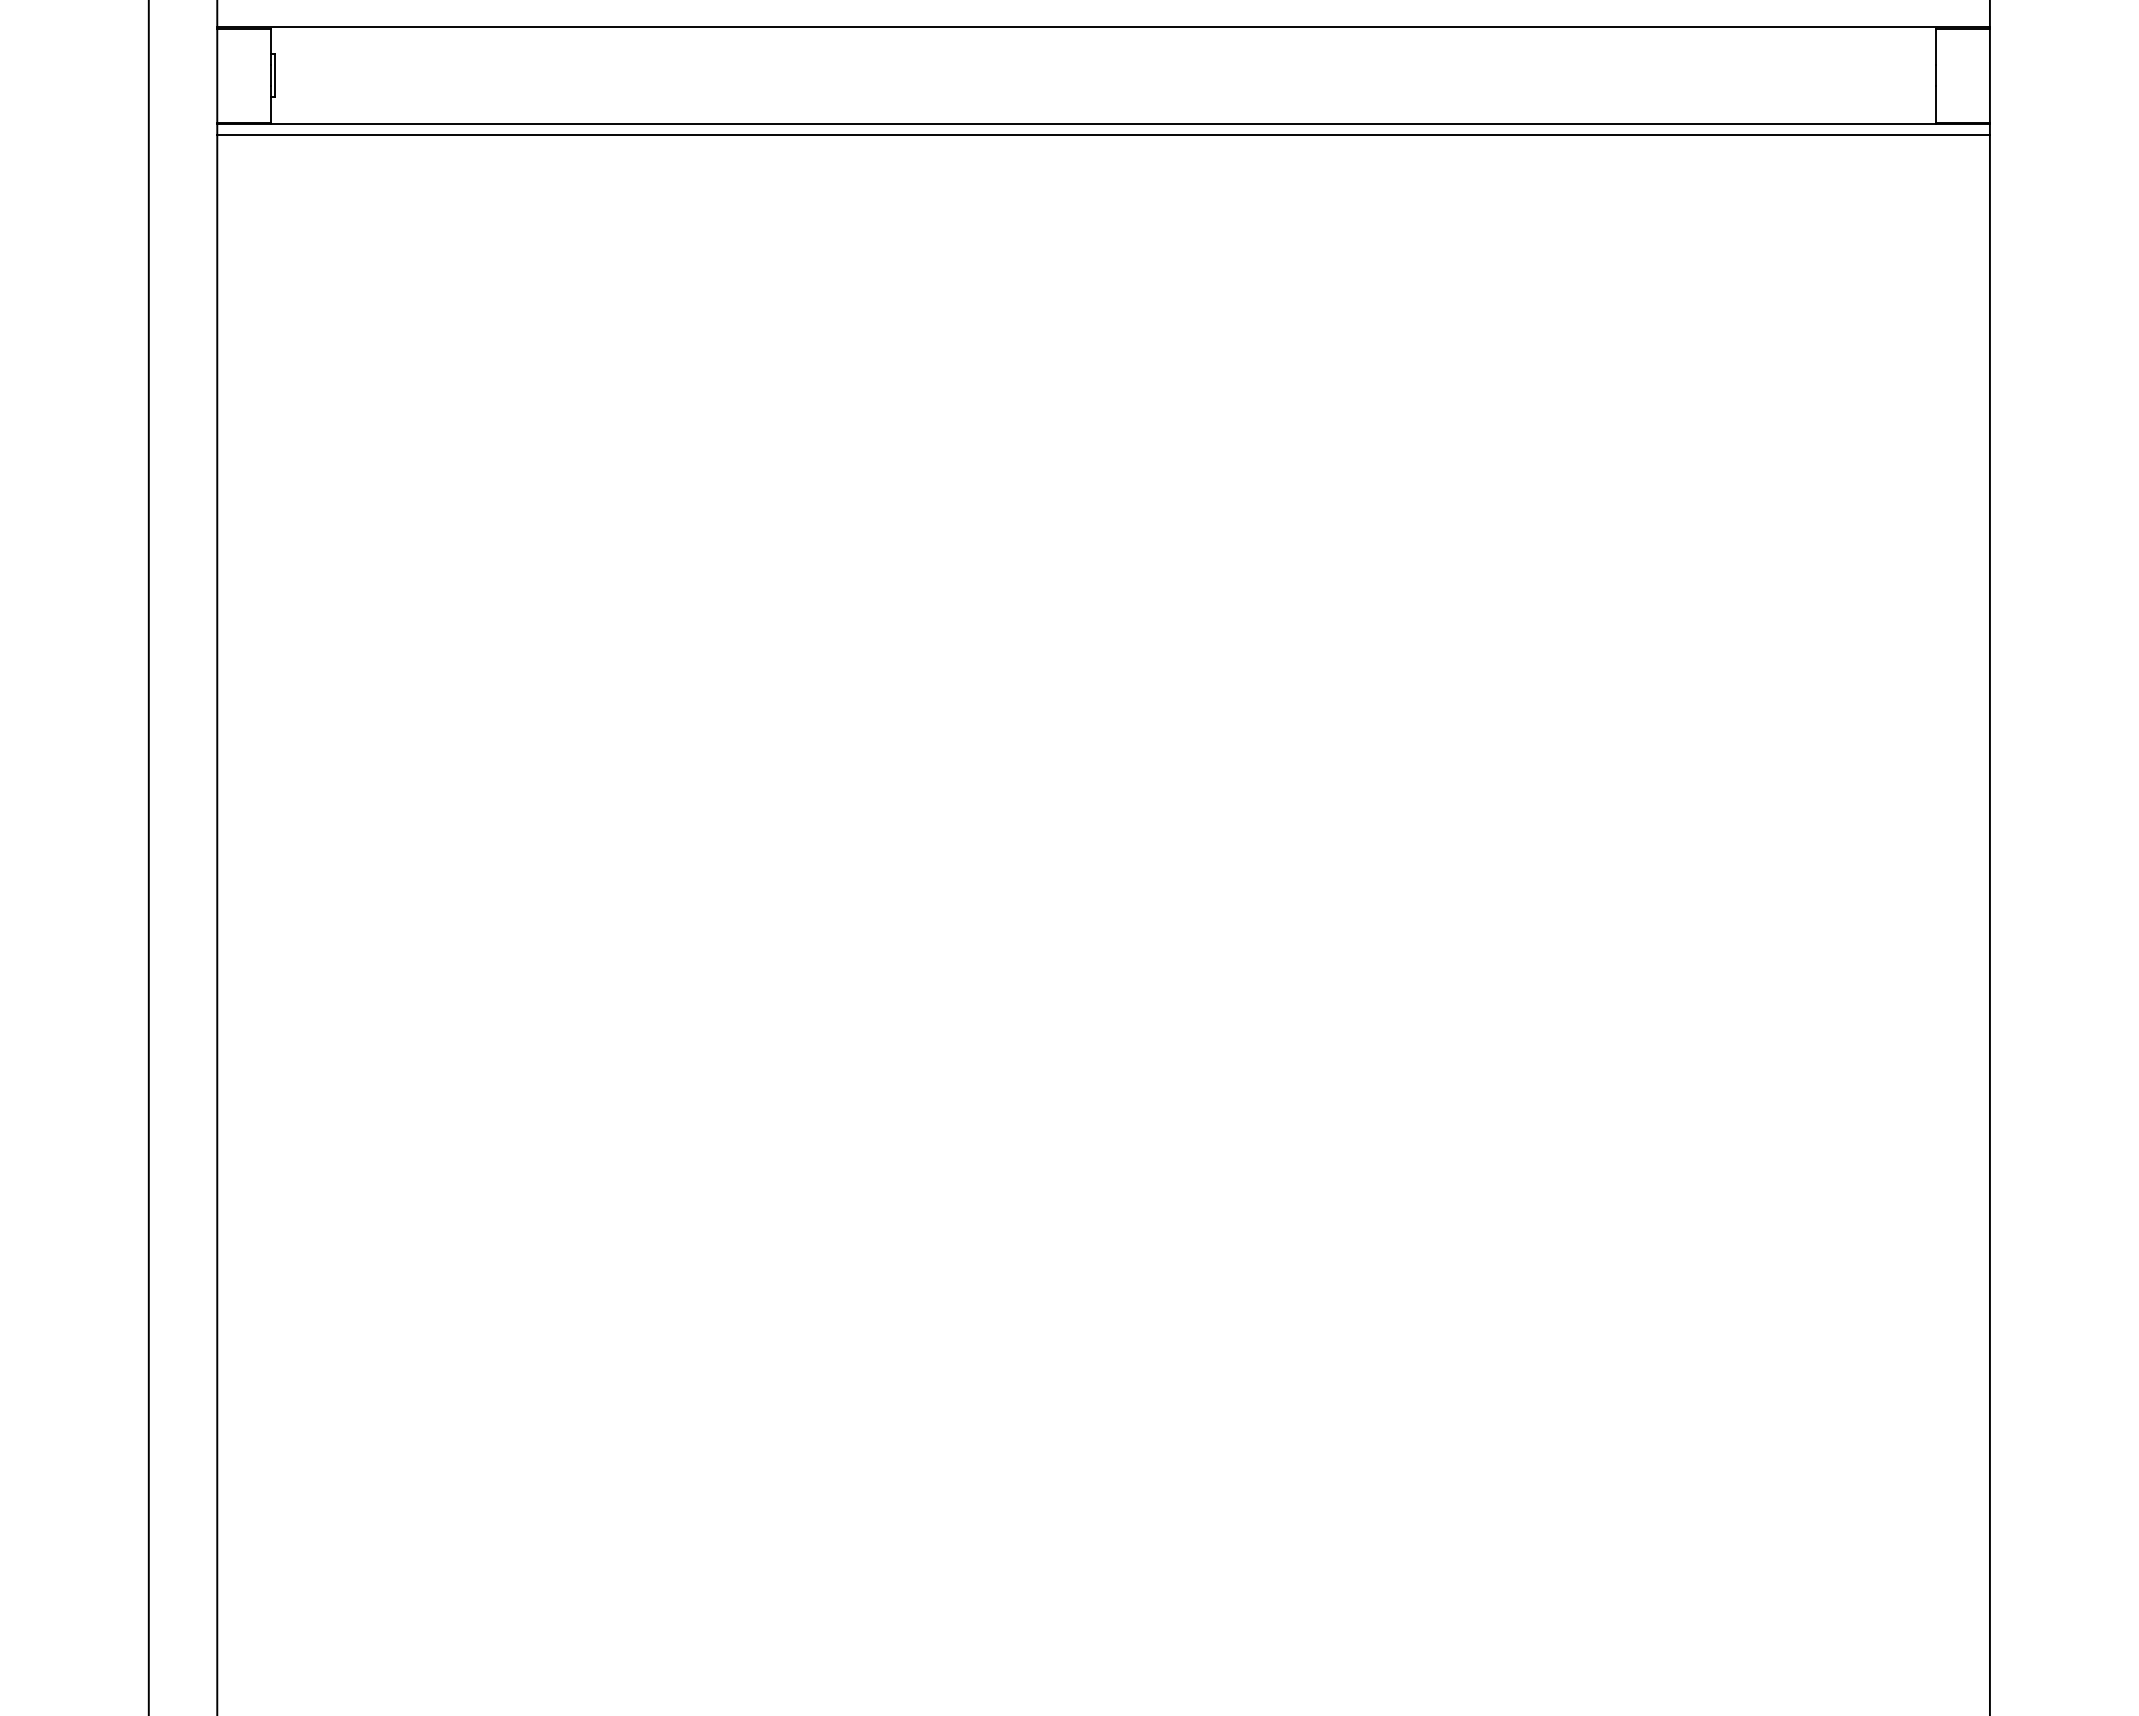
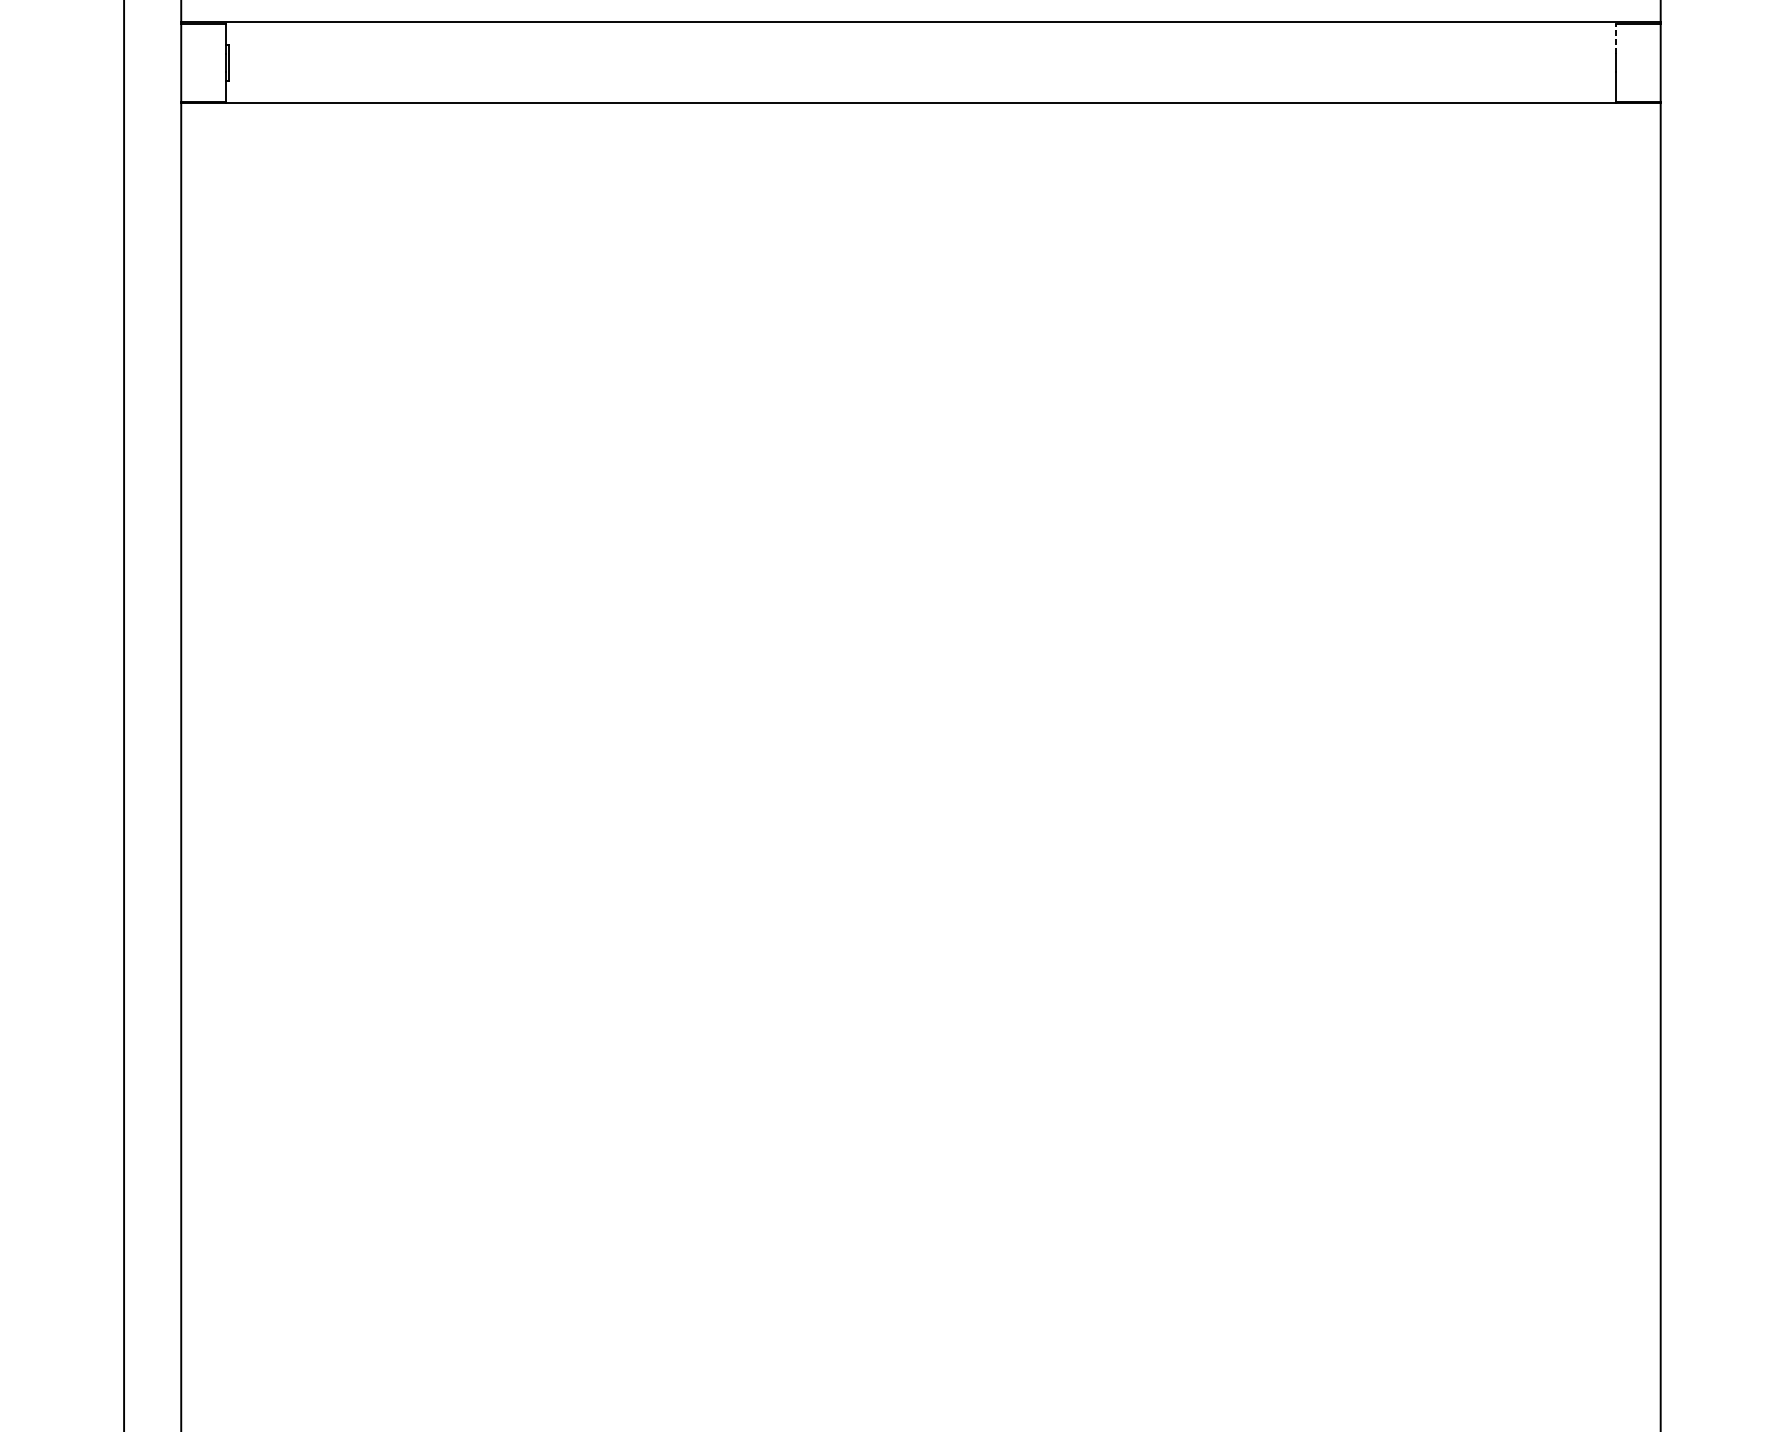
line: (1935, 46) -> (1615, 38), solid -> dashed
line: (1103, 135) -> (920, 113), removed

